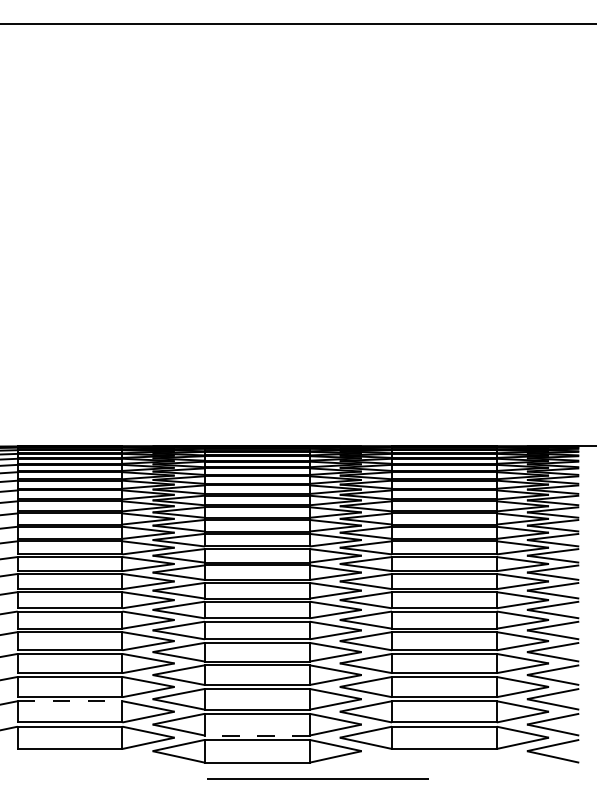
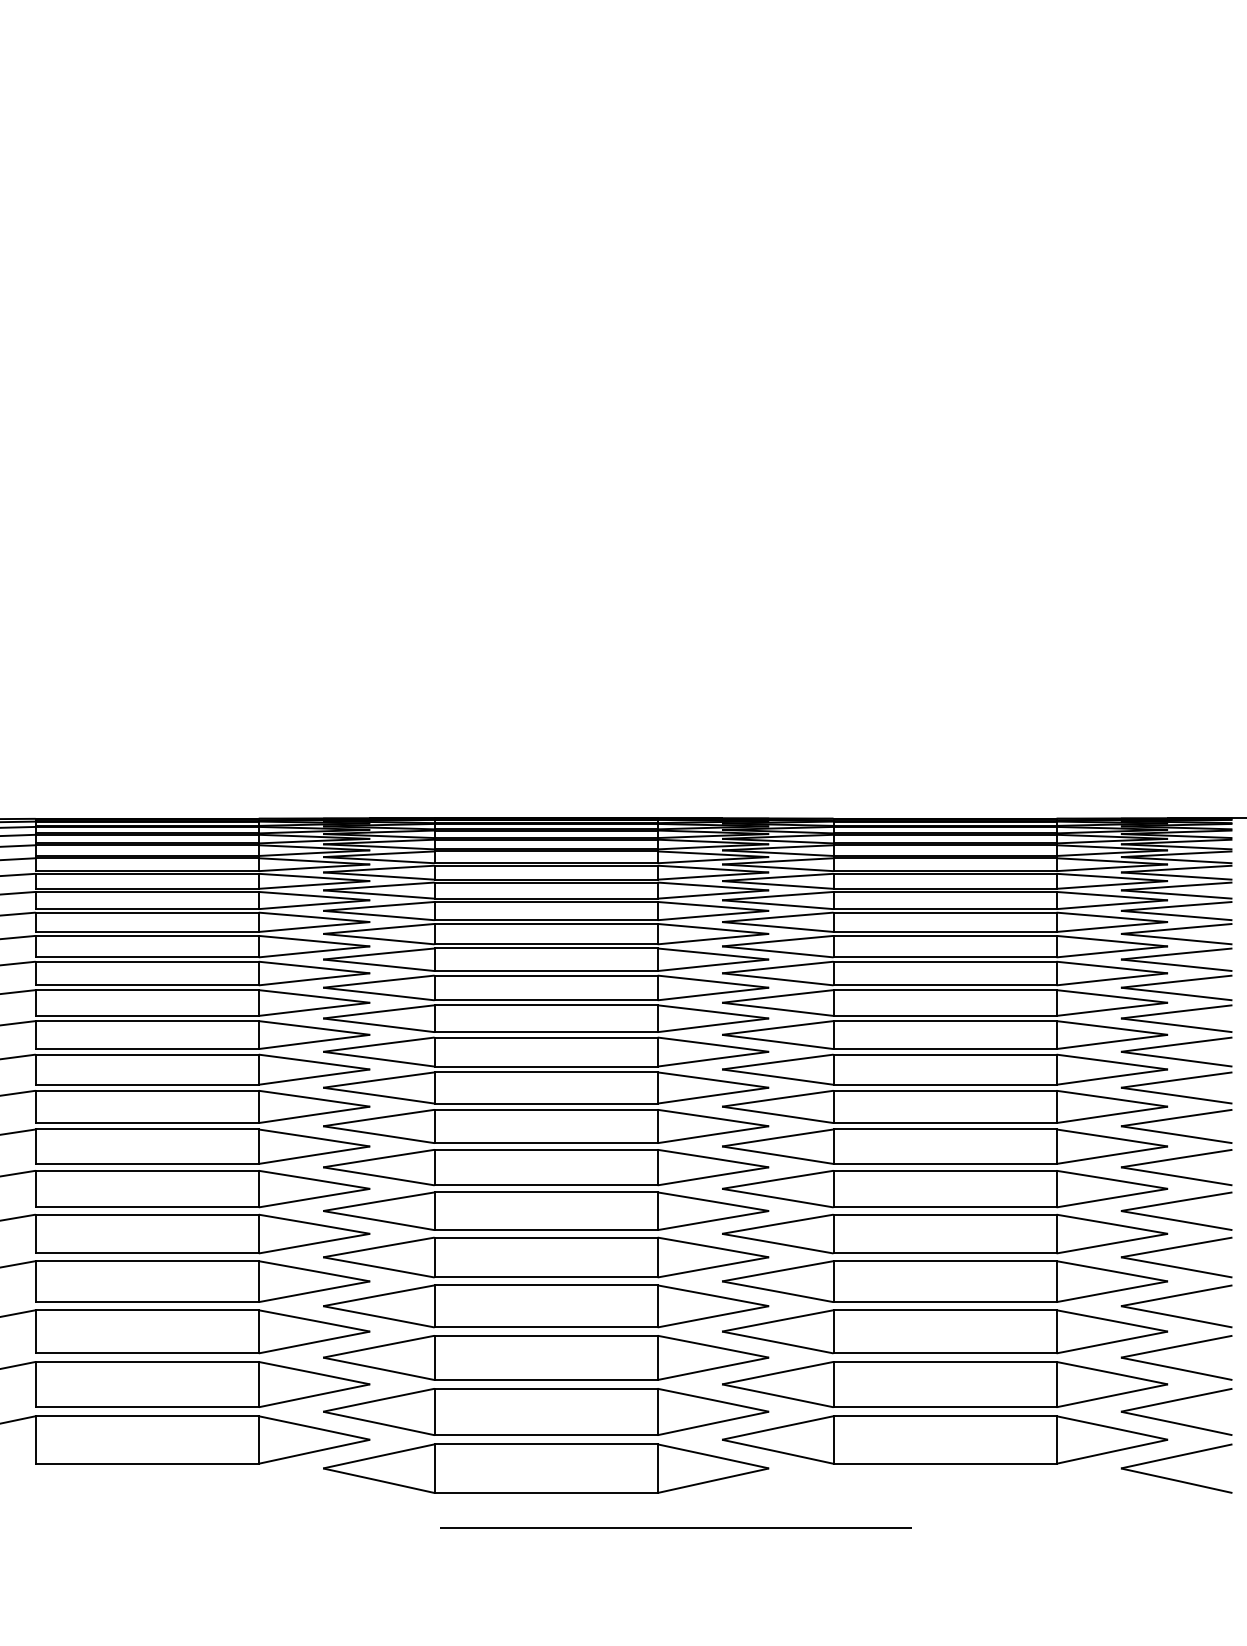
line: (70, 701) -> (148, 1362), dashed -> solid
line: (256, 735) -> (544, 1435), dashed -> solid

